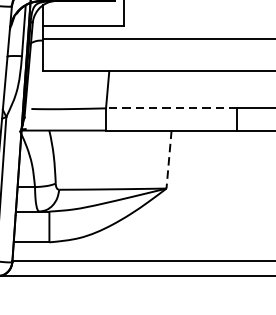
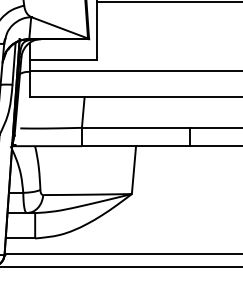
line: (170, 107) -> (135, 127), dashed -> solid
line: (168, 160) -> (133, 170), dashed -> solid

